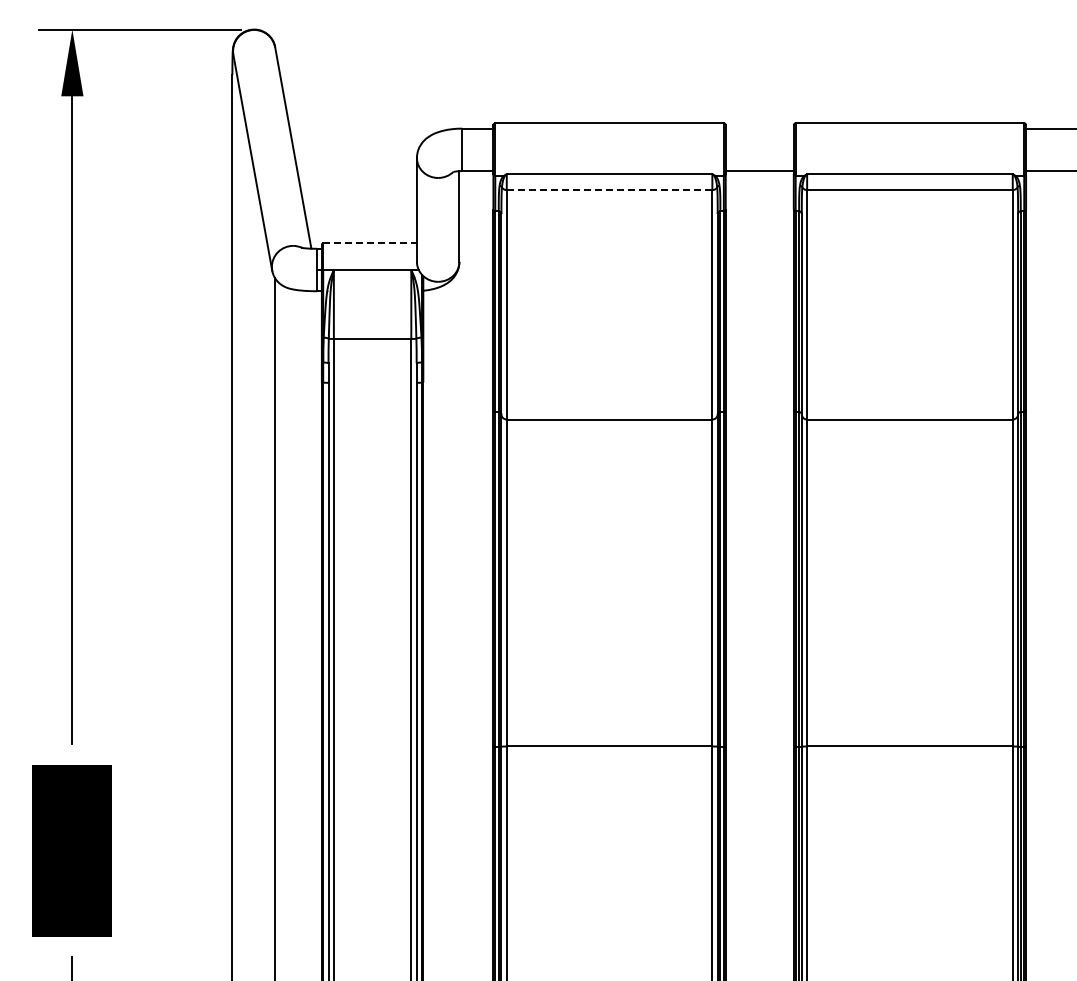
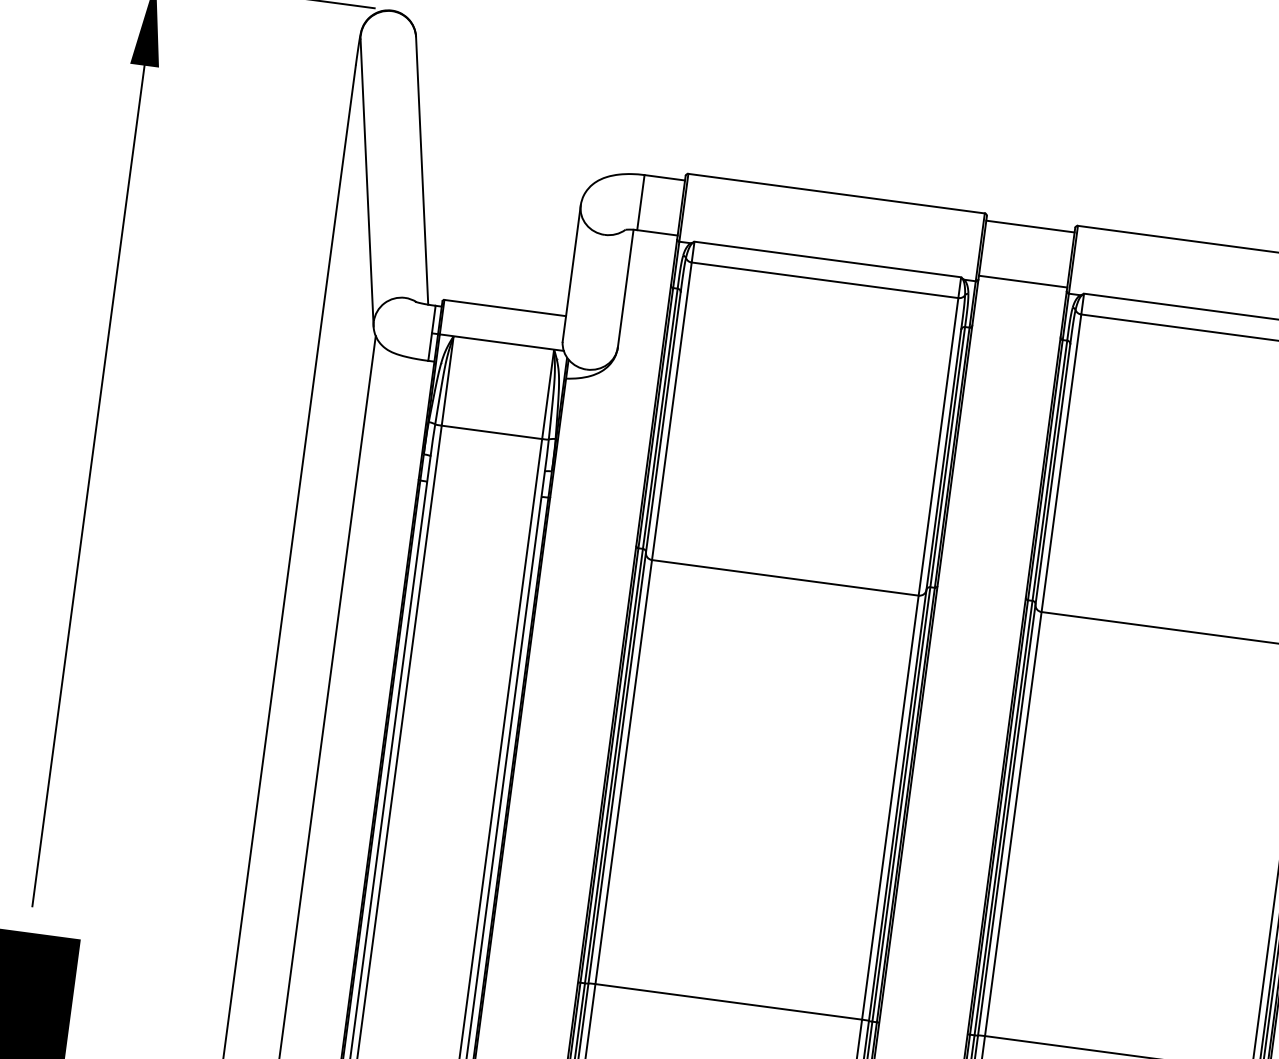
line: (759, 128) -> (1030, 226), added
line: (609, 190) -> (824, 280), dashed -> solid
line: (370, 243) -> (505, 308), dashed -> solid

